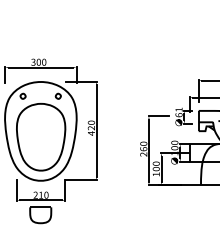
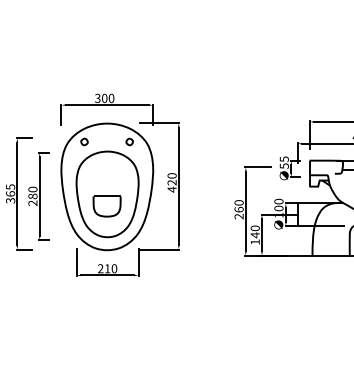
text: (178, 112) -> (283, 162), 61 -> 55
text: (155, 169) -> (254, 235), 100 -> 140
part: (40, 215) -> (106, 206), moved

